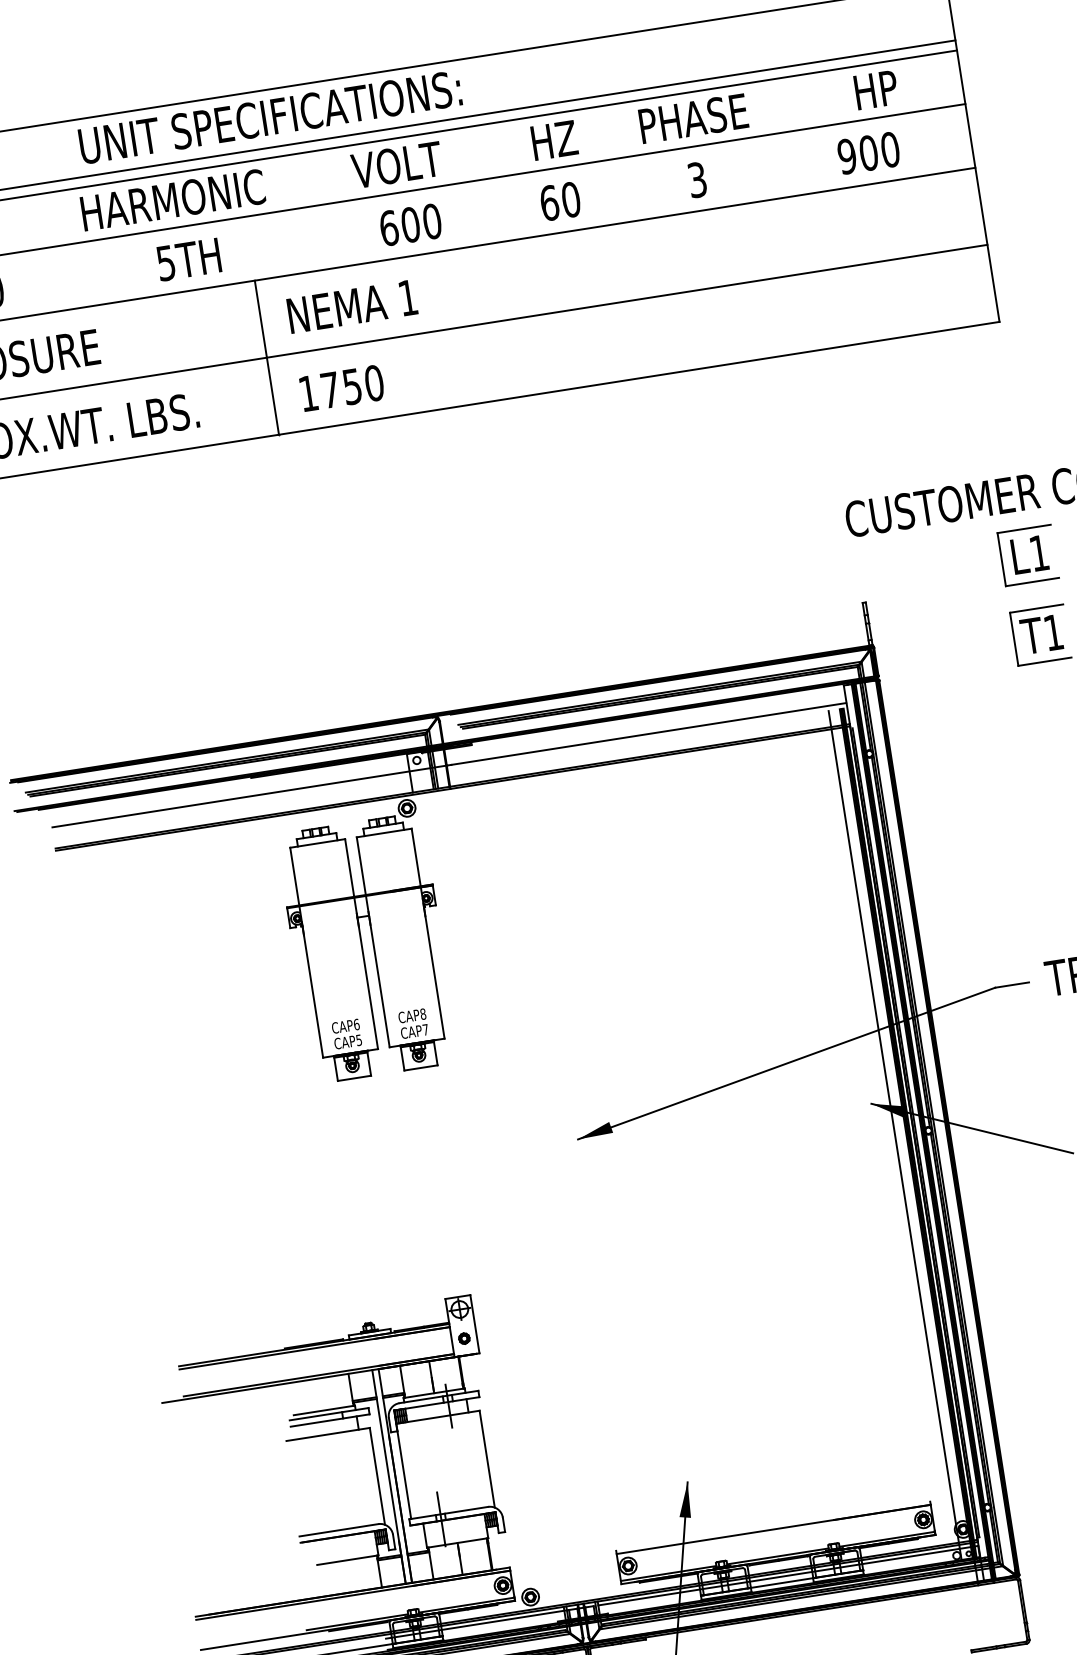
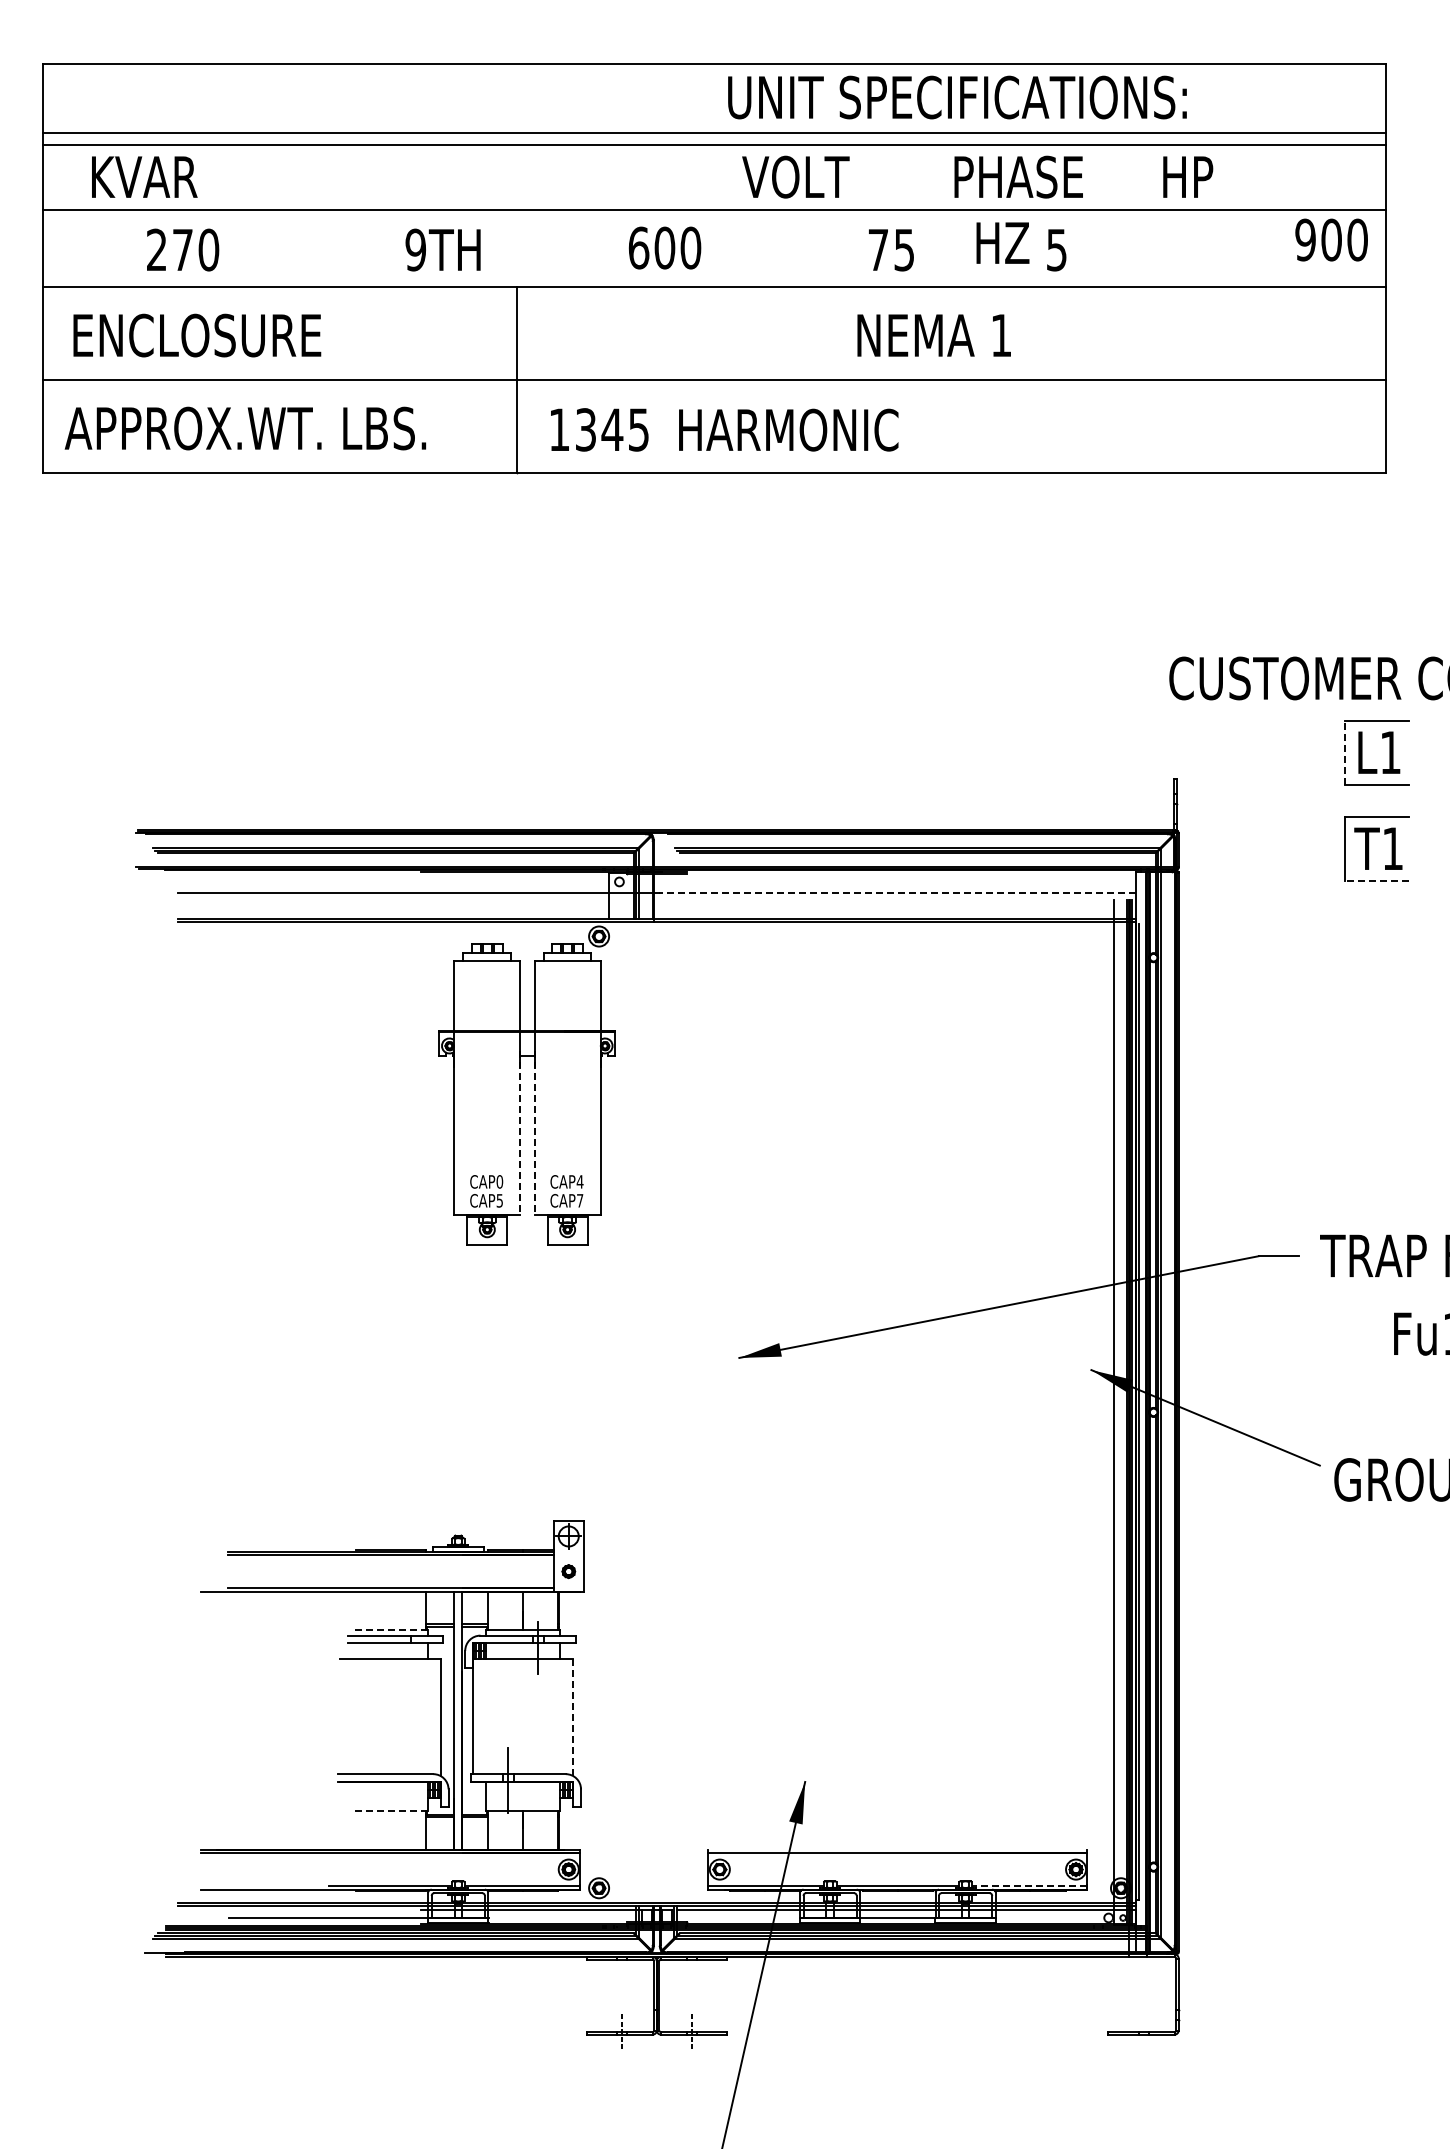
text: (876, 89) -> (1188, 176), moved
text: (270, 117) -> (957, 97), moved
text: (693, 118) -> (1018, 176), moved
text: (554, 139) -> (1002, 242), moved
text: (868, 152) -> (1331, 239), moved
text: (396, 164) -> (795, 176), moved
text: (697, 179) -> (1056, 249), 3 -> 5
text: (172, 199) -> (788, 429), moved
text: (560, 201) -> (891, 249), 60 -> 75
text: (410, 224) -> (664, 247), moved
text: (165, 262) -> (415, 249), 5TH -> 9TH
text: (351, 306) -> (933, 335), moved
text: (352, 386) -> (612, 429), 1750 -> 1345
line: (1001, 558) -> (1345, 752), solid -> dashed
line: (1044, 661) -> (1376, 881), solid -> dashed
line: (648, 734) -> (896, 893), solid -> dashed
line: (379, 980) -> (534, 1133), solid -> dashed
line: (367, 981) -> (520, 1133), solid -> dashed
text: (422, 1013) -> (579, 1181), CAP8 -> CAP4
text: (356, 1024) -> (499, 1181), CAP6 -> CAP0
line: (324, 1410) -> (390, 1630), solid -> dashed
line: (487, 1459) -> (573, 1718), solid -> dashed
line: (886, 1539) -> (1029, 1885), solid -> dashed
line: (347, 1559) -> (390, 1810), solid -> dashed

